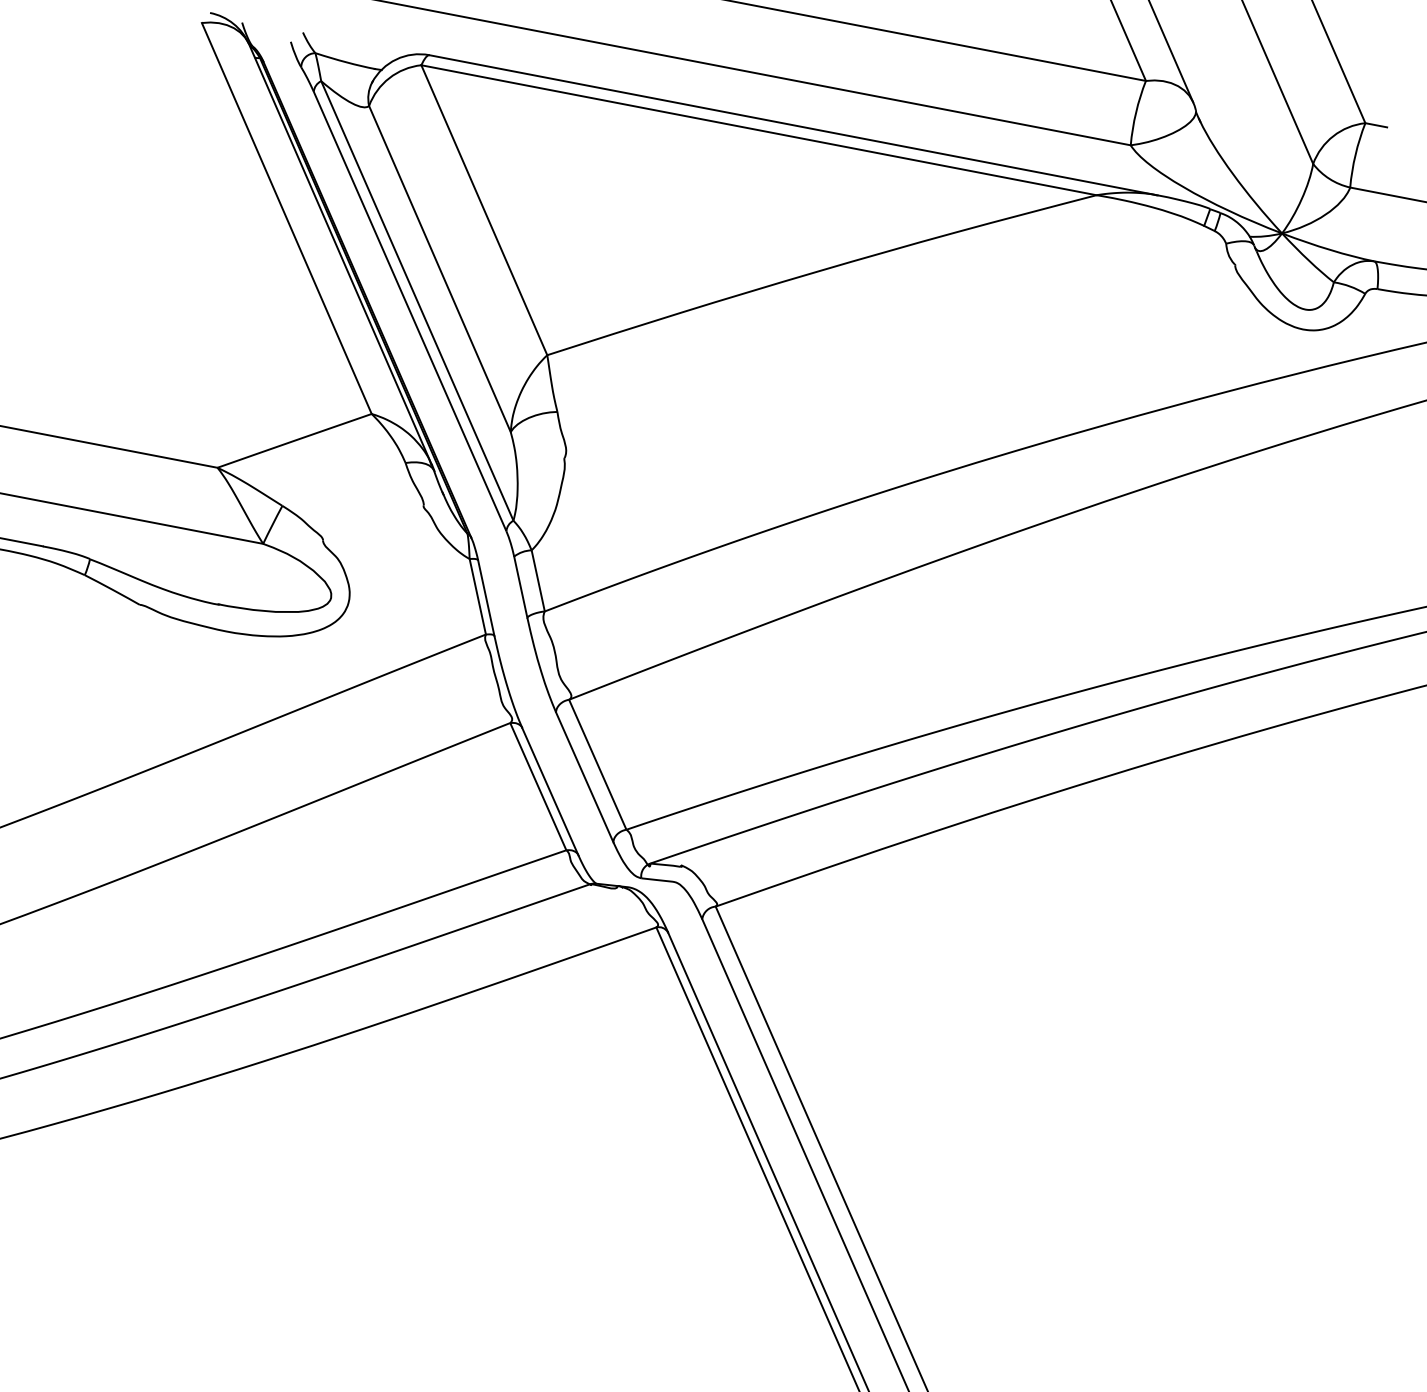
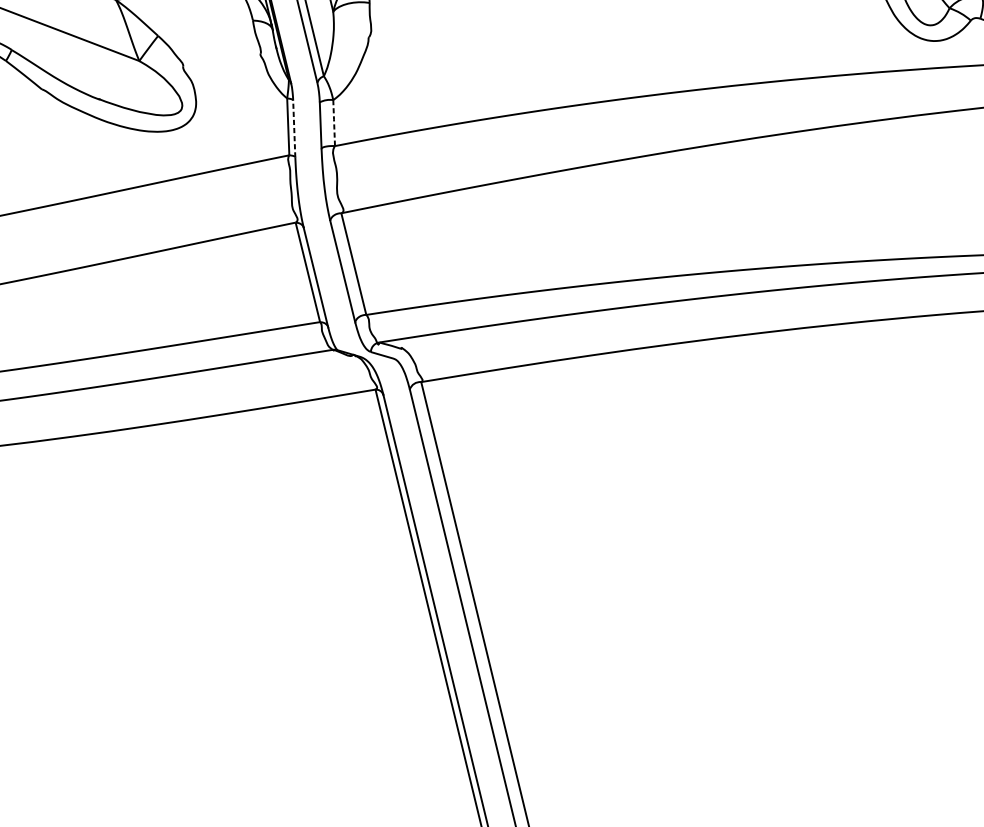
line: (538, 580) -> (334, 122), solid -> dashed
line: (486, 598) -> (294, 129), solid -> dashed

